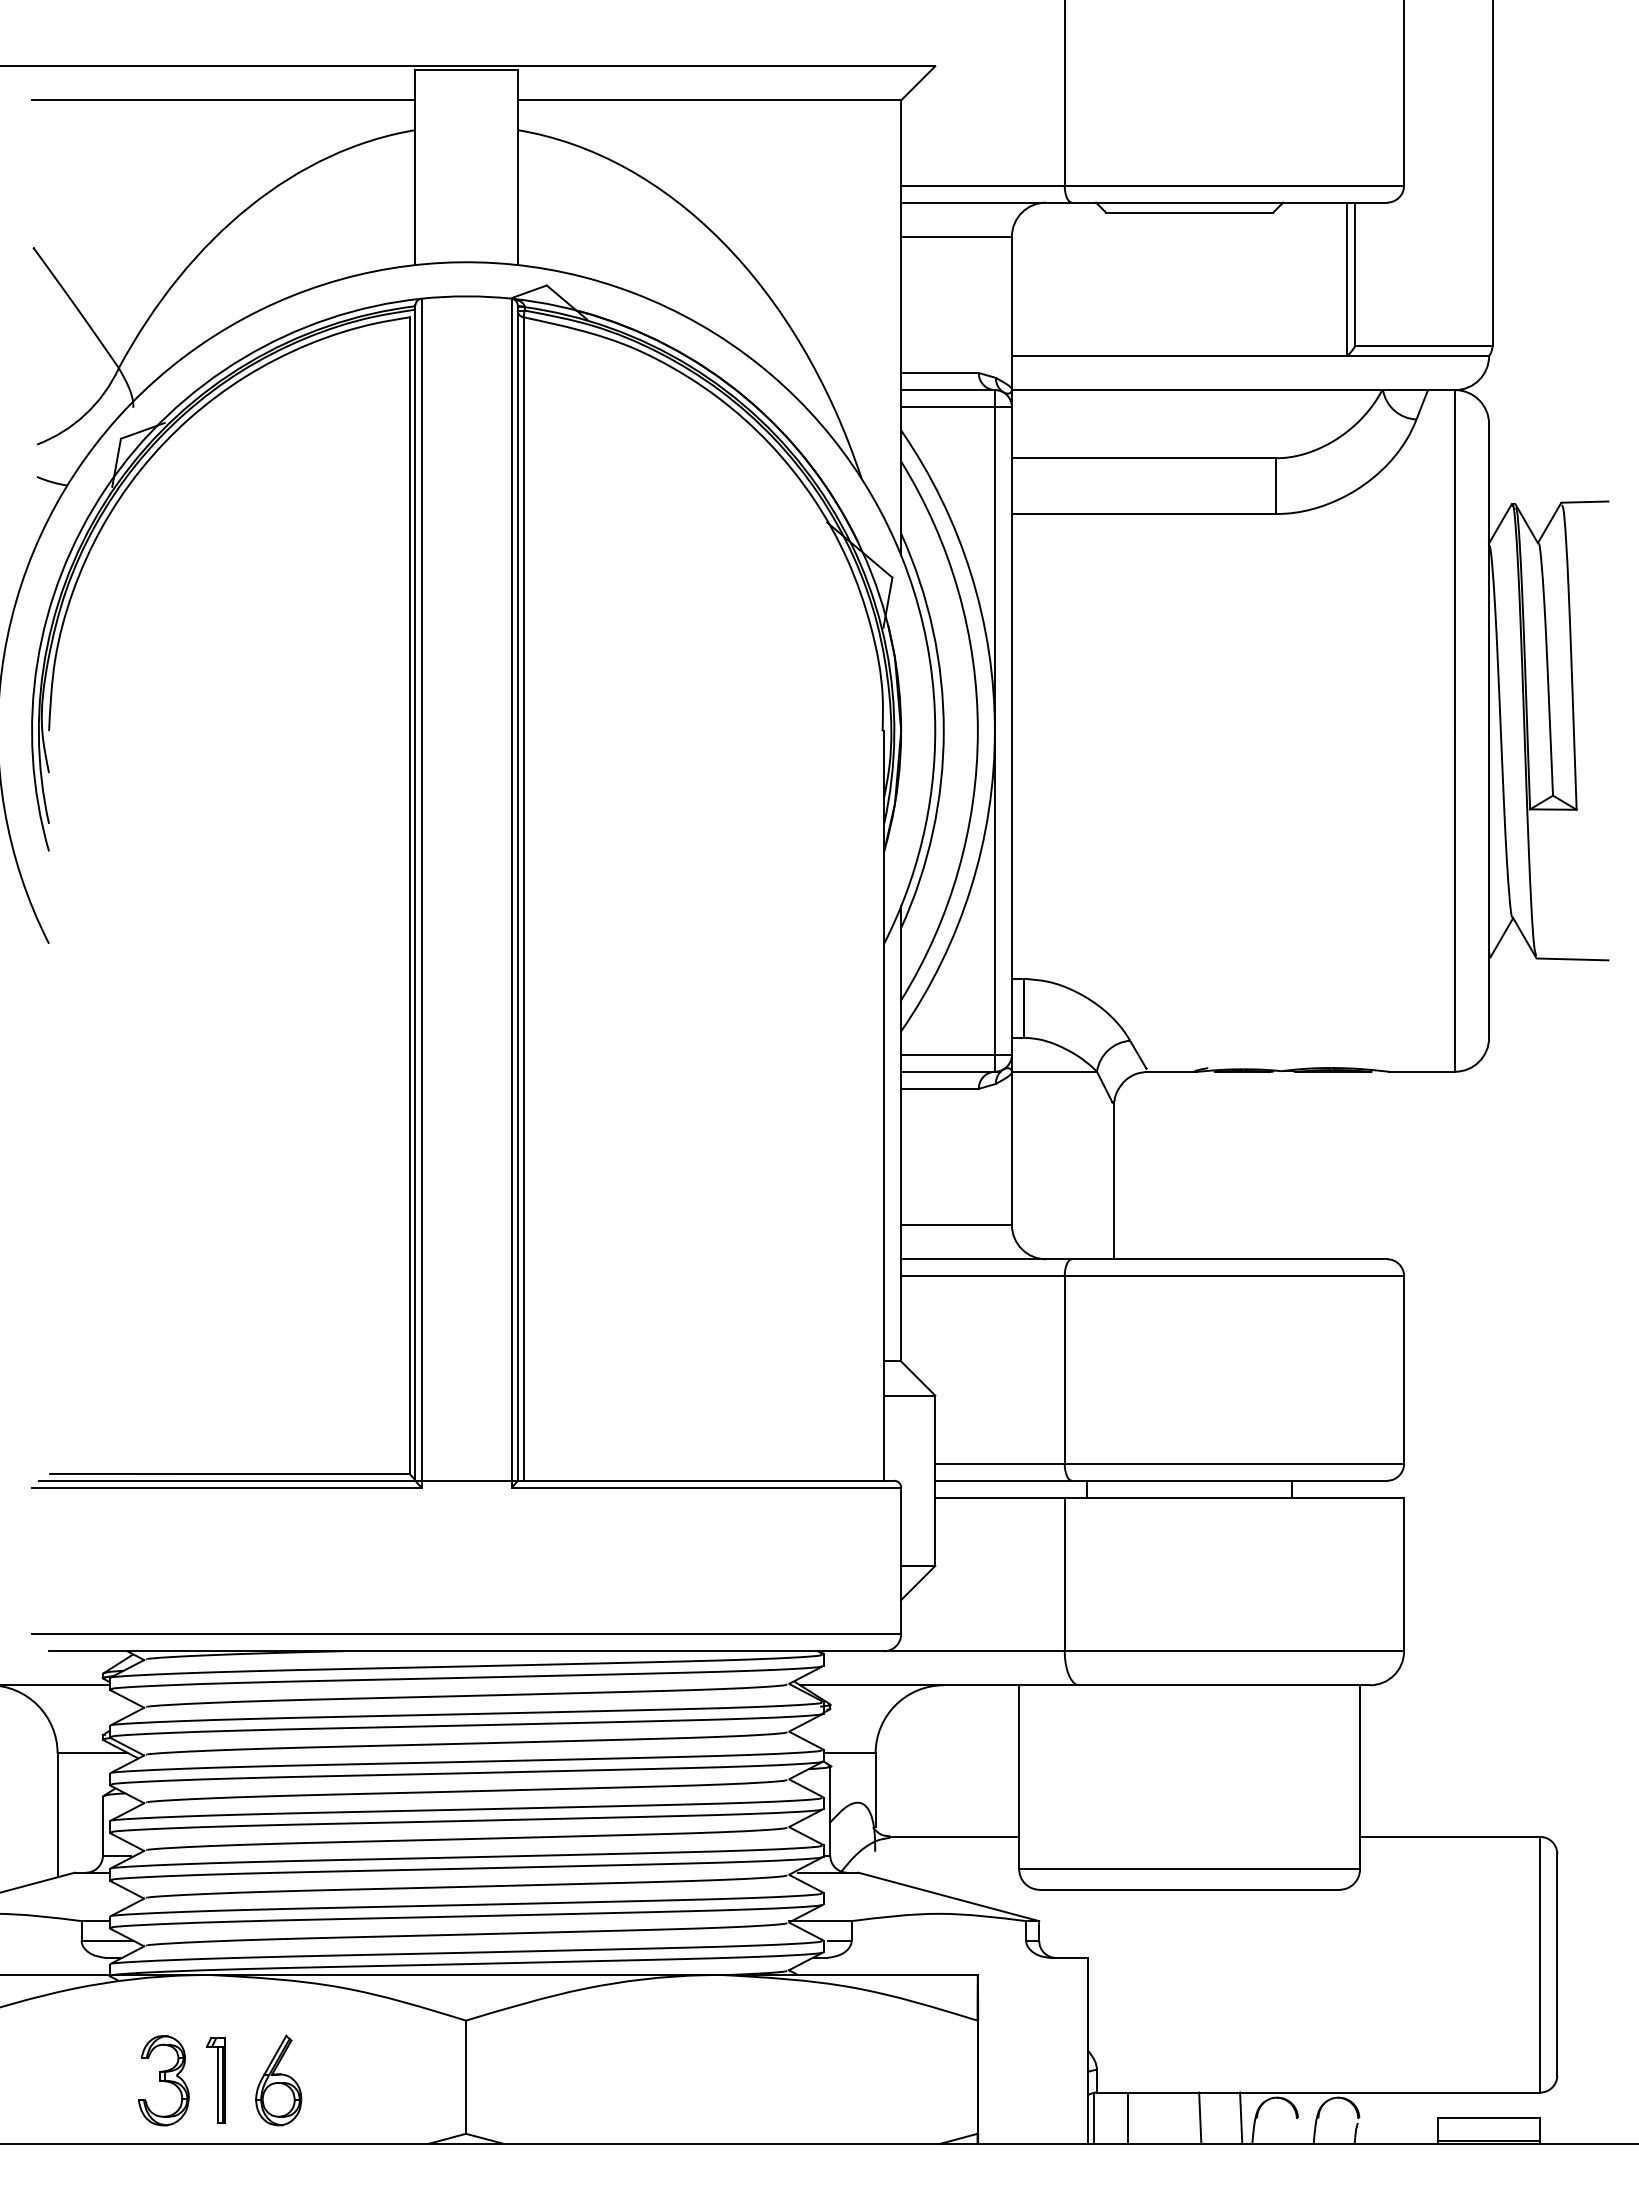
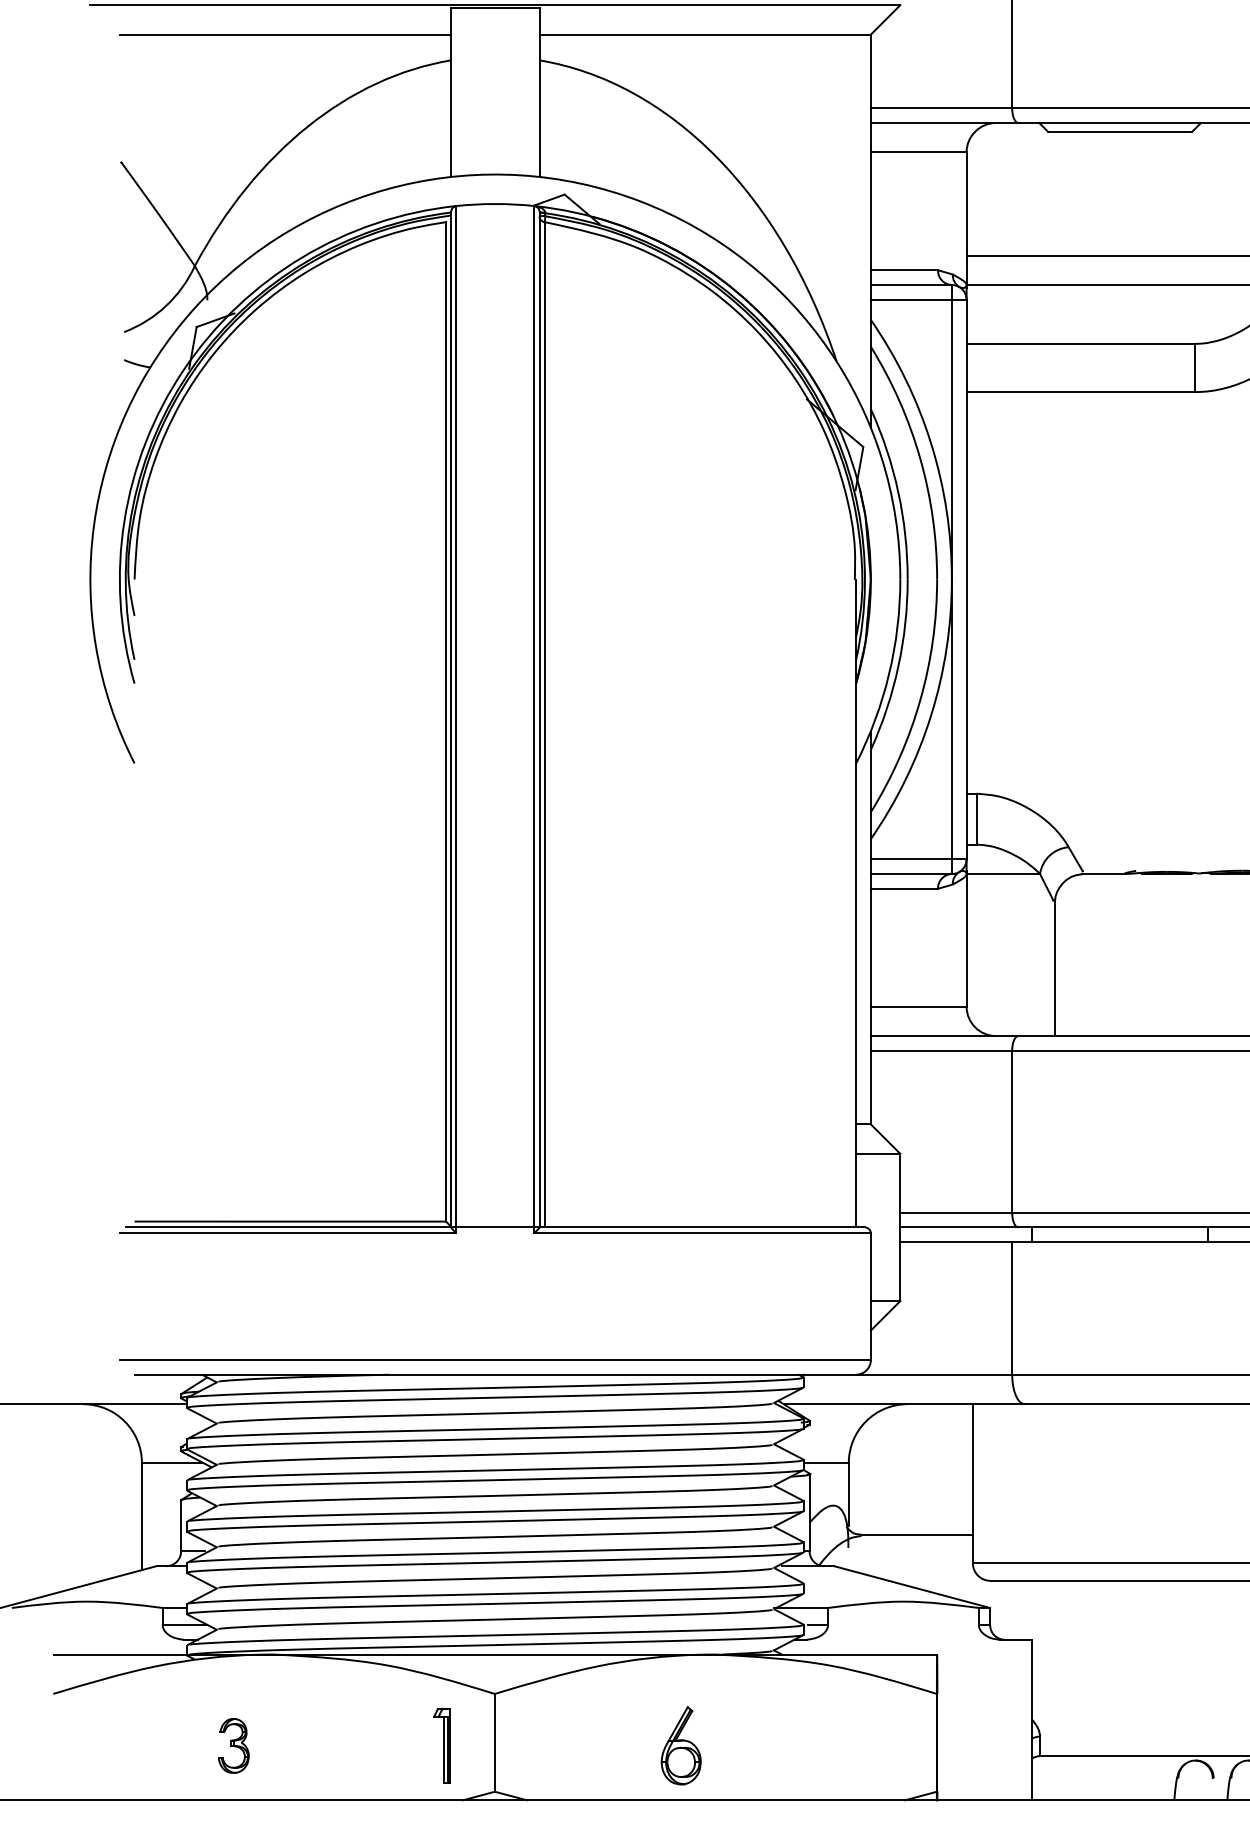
part: (163, 2080) -> (233, 1745), size x0.7
part: (215, 2080) -> (441, 1745), moved
part: (278, 2080) -> (681, 1745), moved
line: (1093, 2117) -> (1037, 1777), removed
line: (1127, 2117) -> (1066, 1777), removed
line: (1200, 2117) -> (1129, 1777), removed
line: (1241, 2117) -> (1164, 1777), removed

